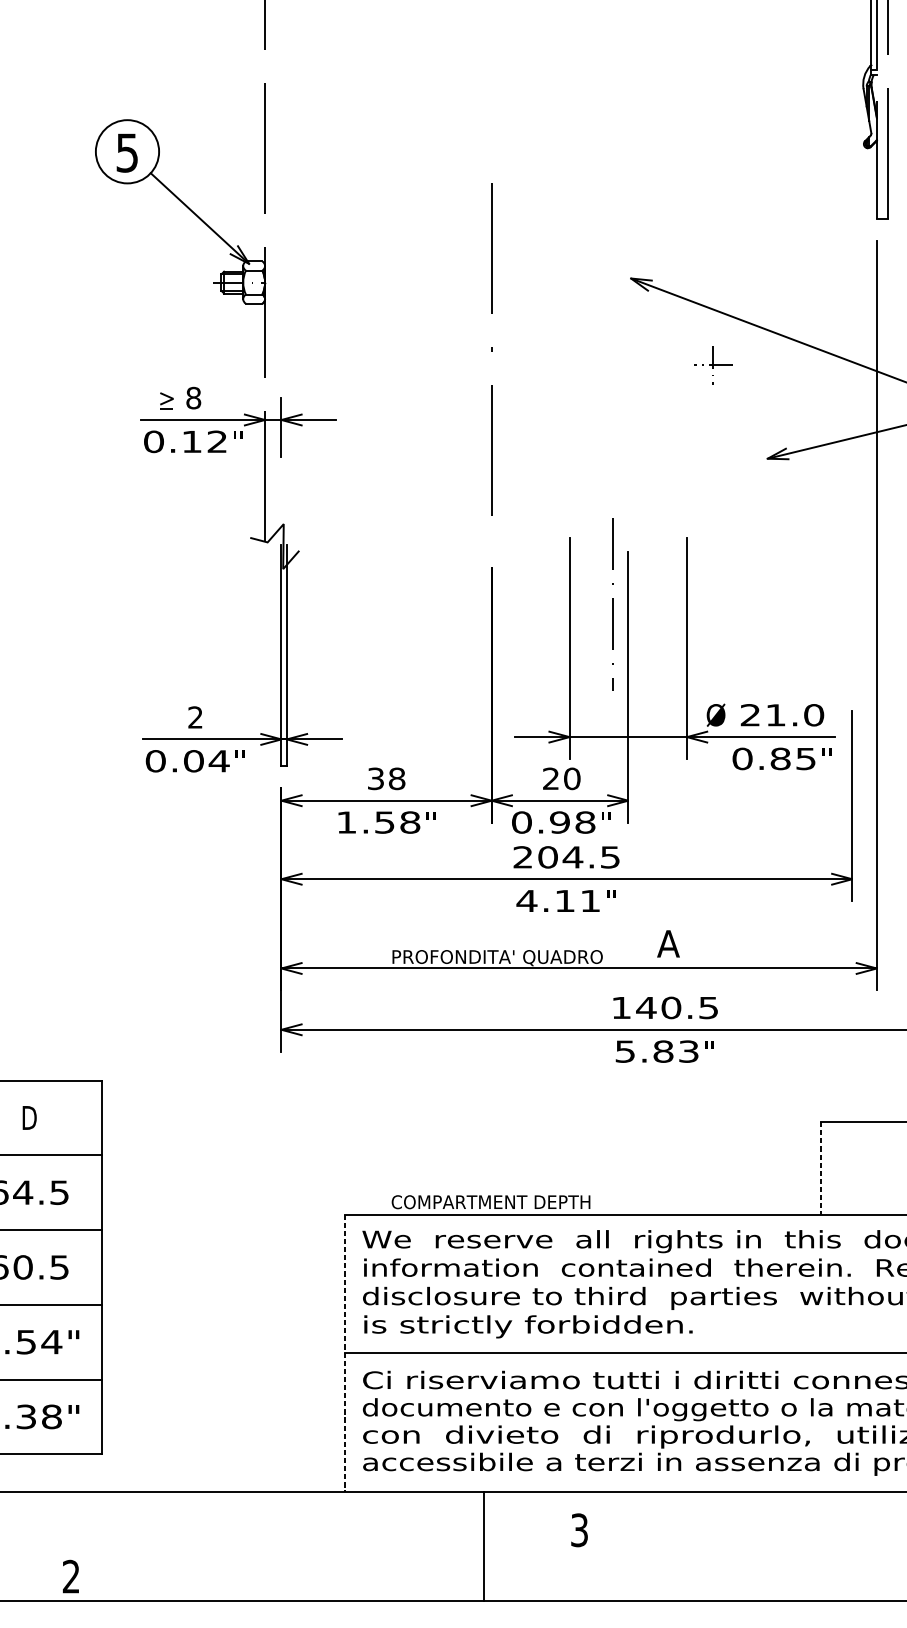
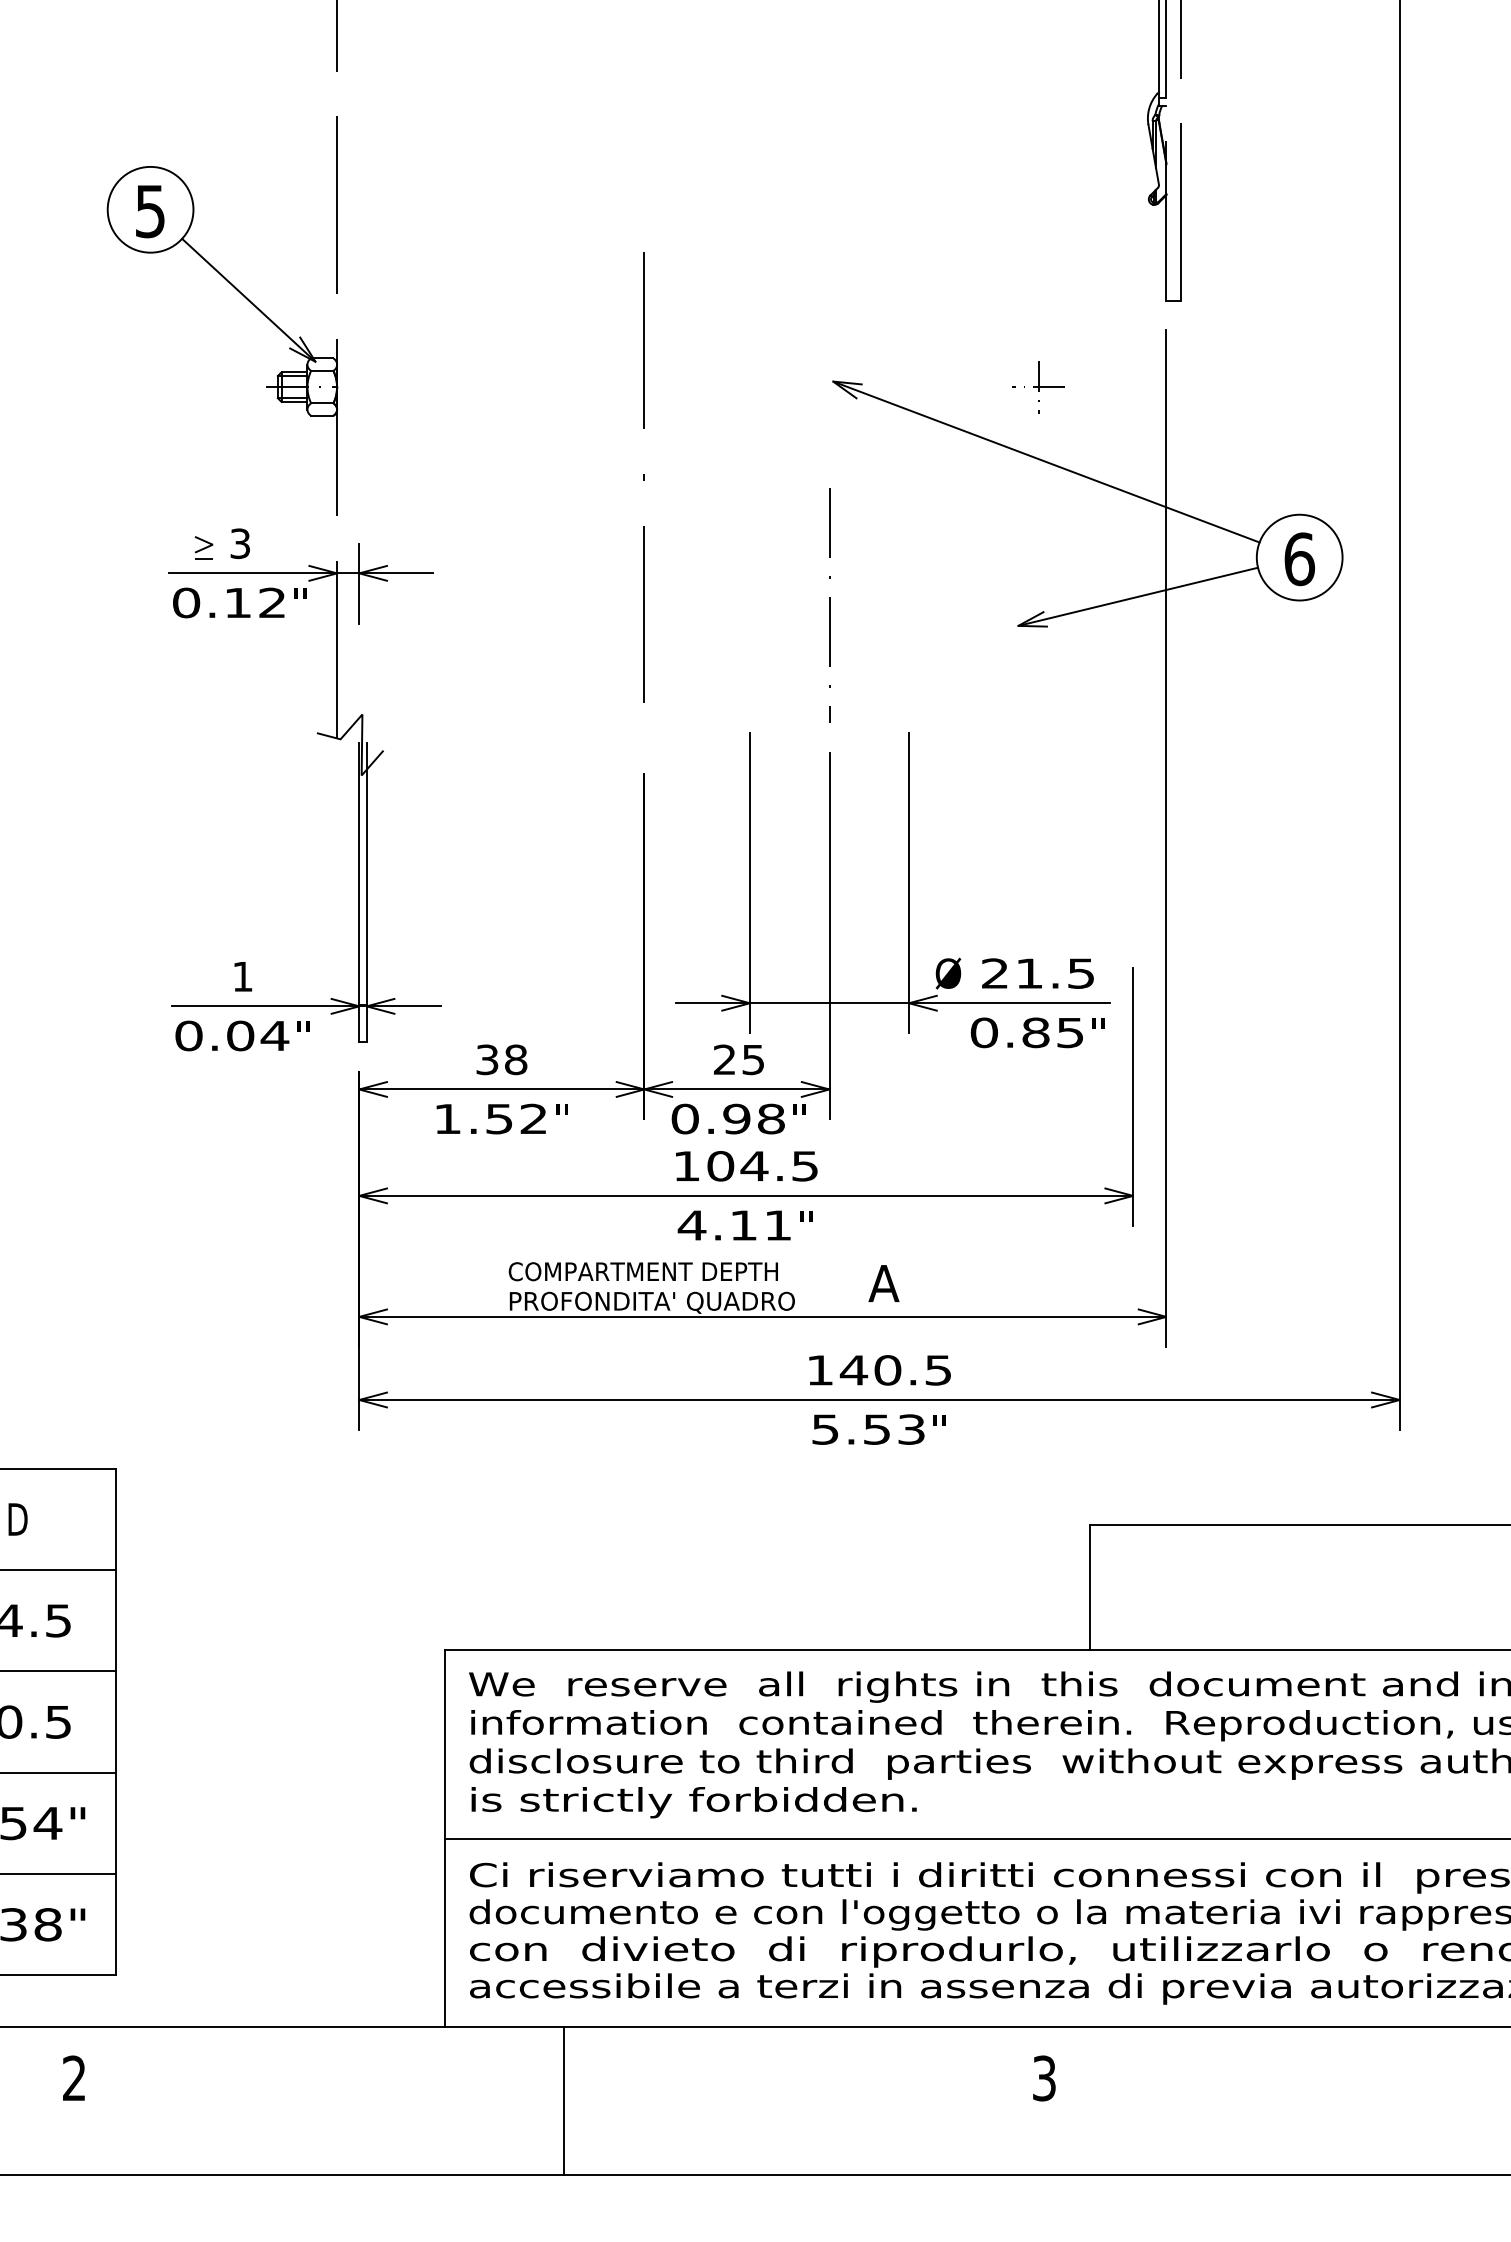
part: (713, 365) -> (1038, 387), moved
text: (193, 397) -> (240, 543), 8 -> 3
line: (612, 604) -> (829, 605), moved
text: (813, 715) -> (1080, 973), 21.0 -> 21.5
text: (195, 717) -> (242, 976), 2 -> 1
text: (572, 778) -> (753, 1059), 20 -> 25
text: (409, 822) -> (533, 1118), 1.58 -> 1.52
text: (522, 856) -> (686, 1165), 204.5 -> 104.5
text: (662, 1051) -> (876, 1429), 5.83 -> 5.53
line: (820, 1168) -> (1090, 1587), dashed -> solid
text: (490, 1202) -> (642, 1271), moved
line: (345, 1354) -> (445, 1839), dashed -> solid
text: (579, 1530) -> (1044, 2078), moved
line: (483, 1546) -> (563, 2100), moved
text: (70, 1576) -> (73, 2077), moved

